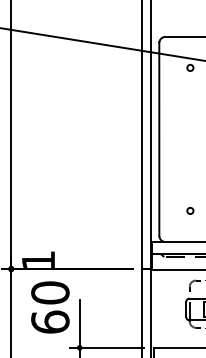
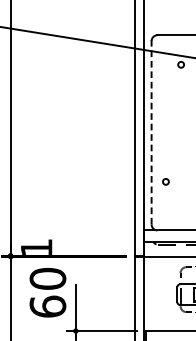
line: (159, 139) -> (151, 132), solid -> dashed
circle: (190, 210) -> (166, 181), moved

